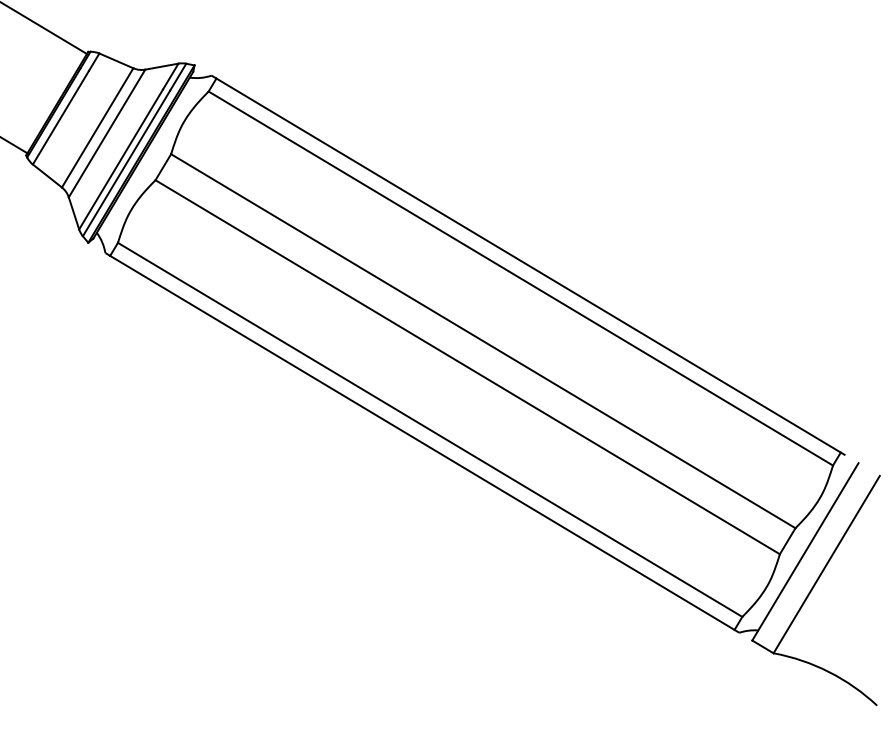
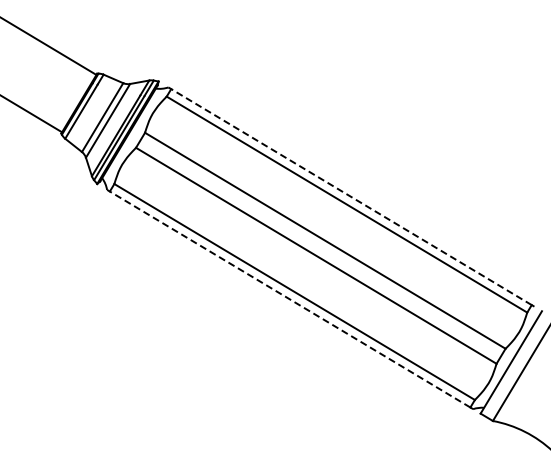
line: (528, 264) -> (351, 196), solid -> dashed
line: (421, 442) -> (289, 299), solid -> dashed

